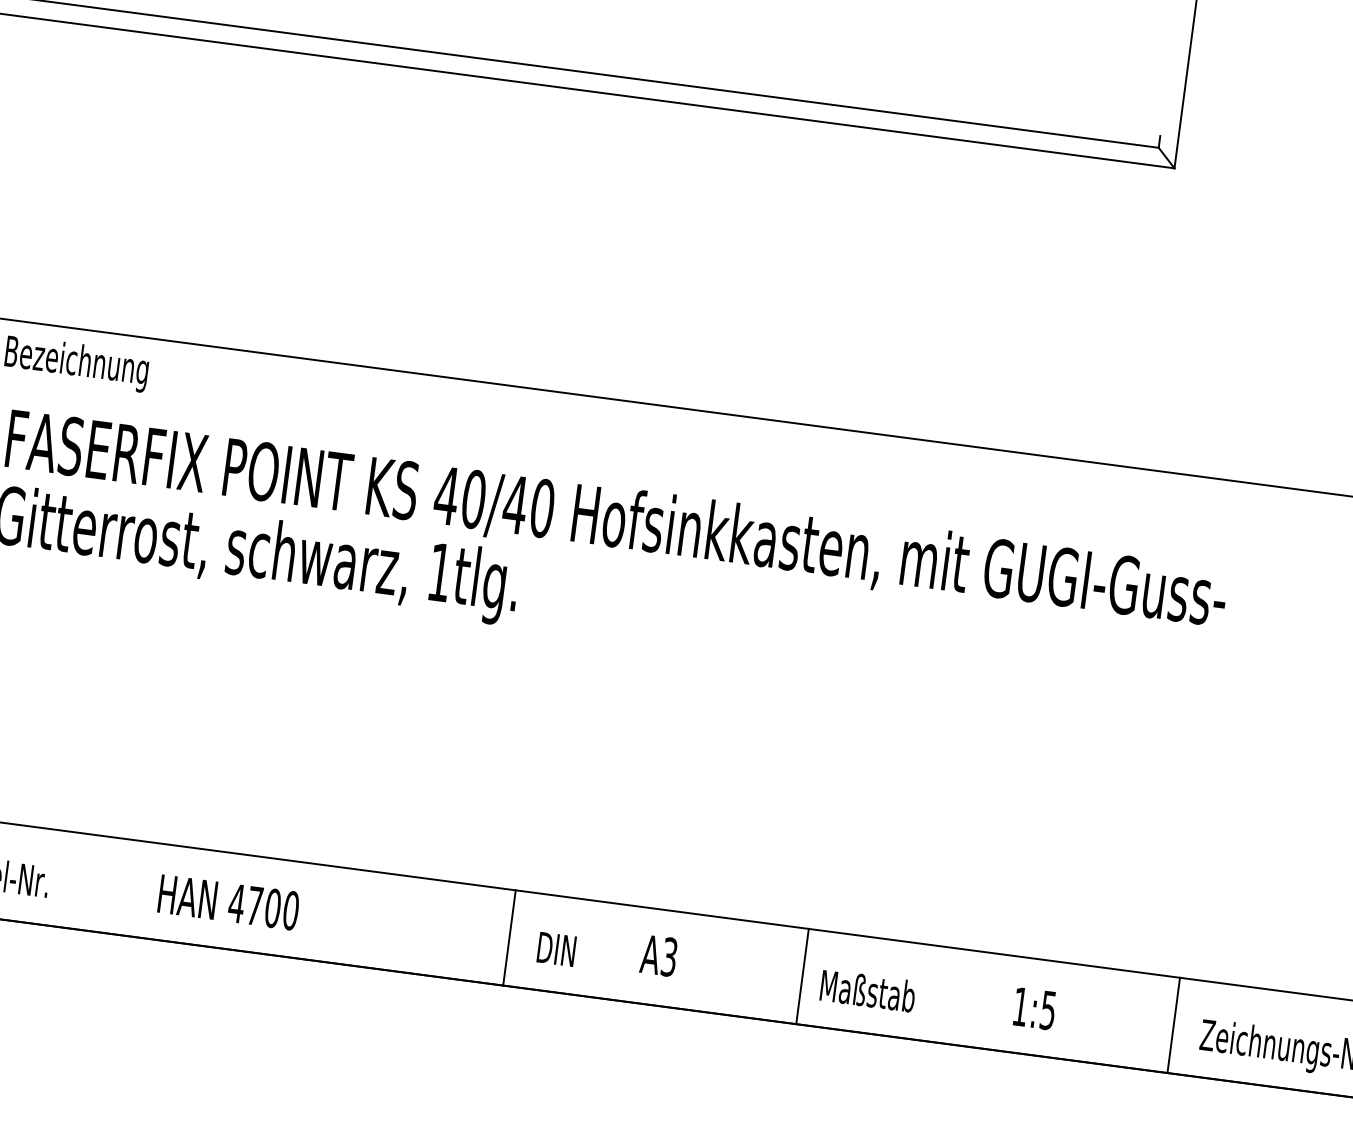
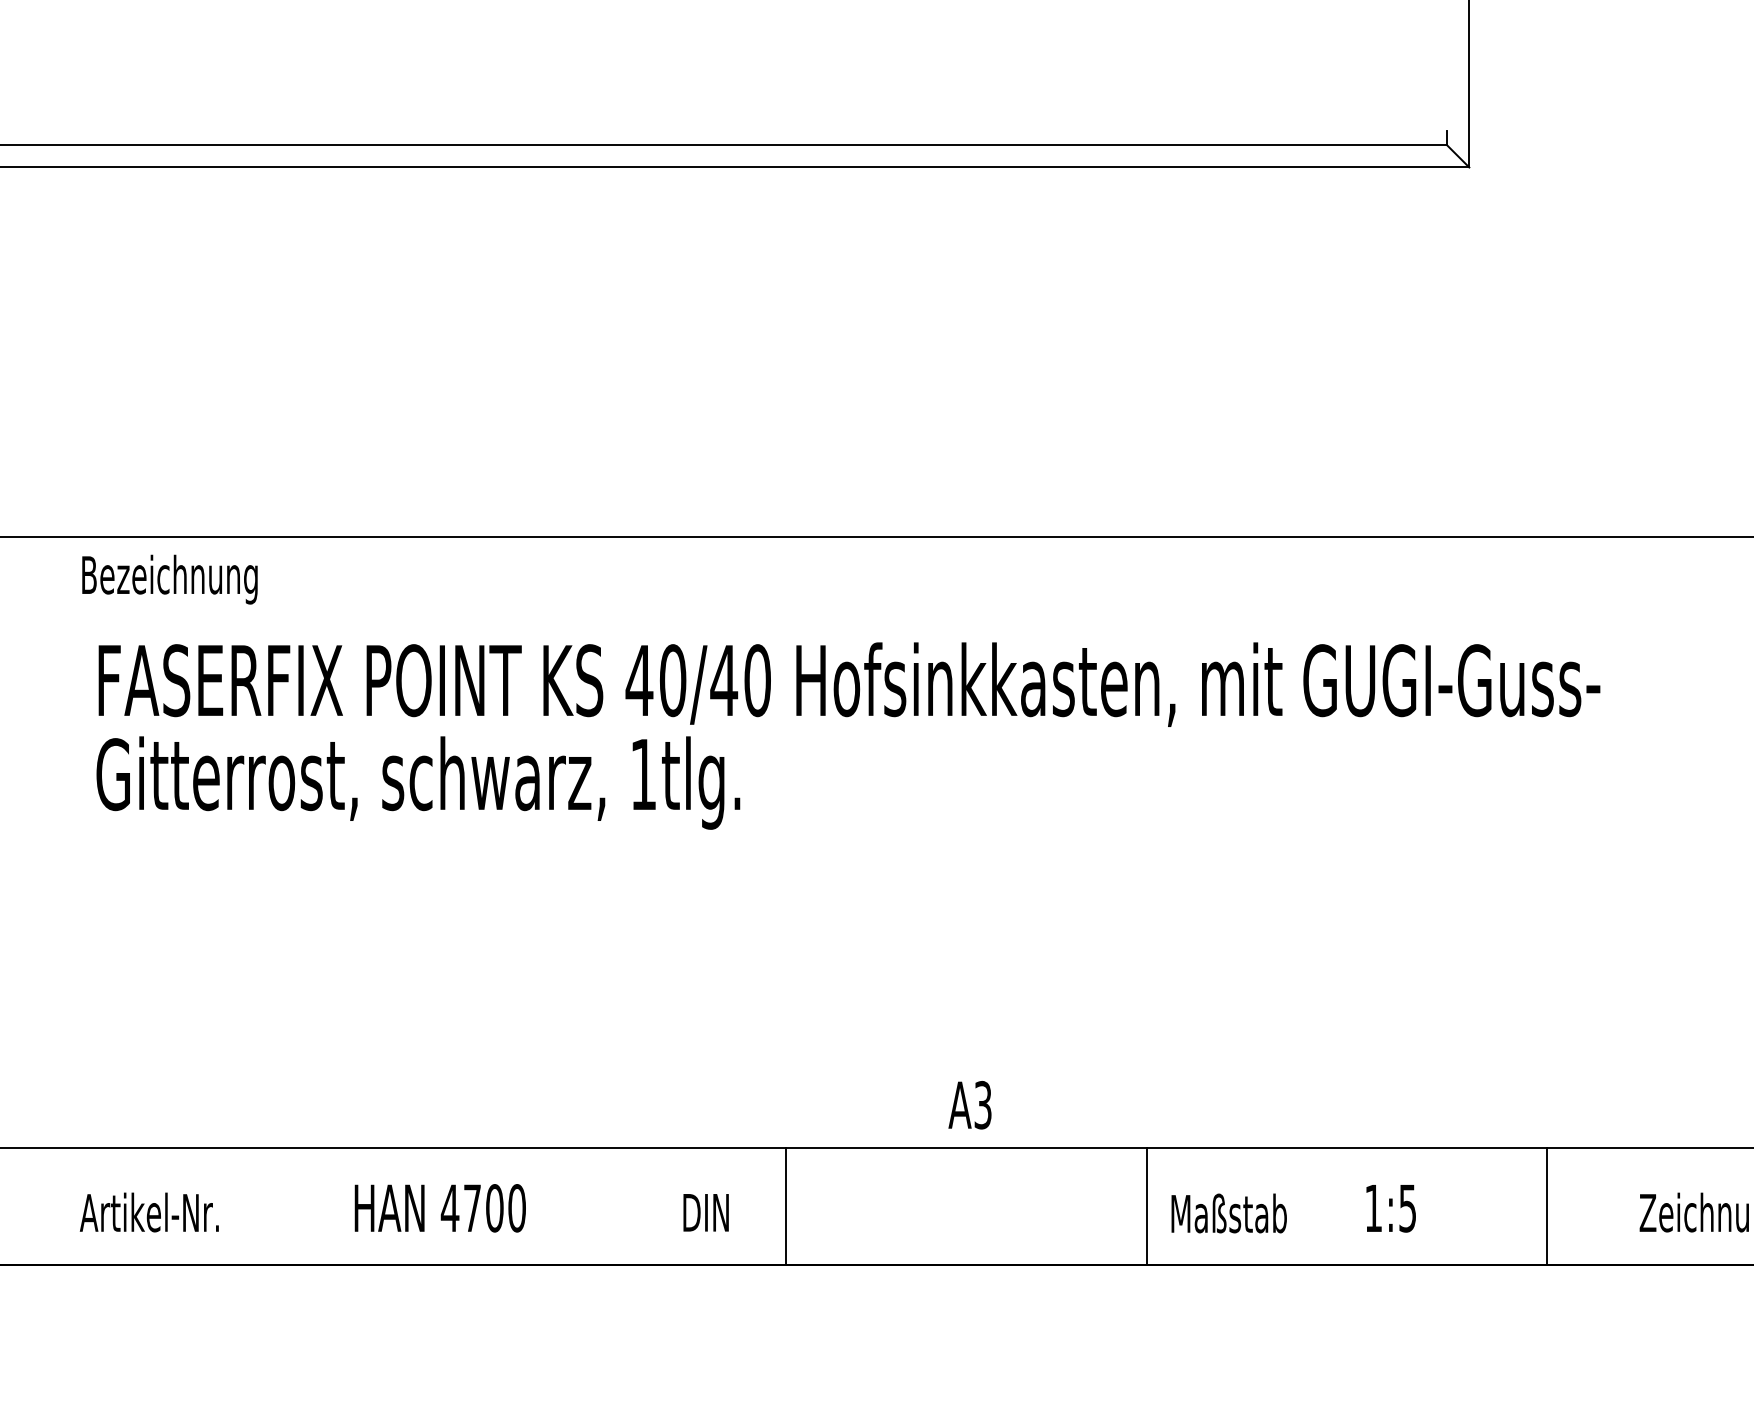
text: (556, 949) -> (705, 1212), moved
text: (658, 955) -> (969, 1105), moved
text: (1034, 1008) -> (1390, 1208), moved
line: (1173, 1025) -> (1547, 1206), moved

